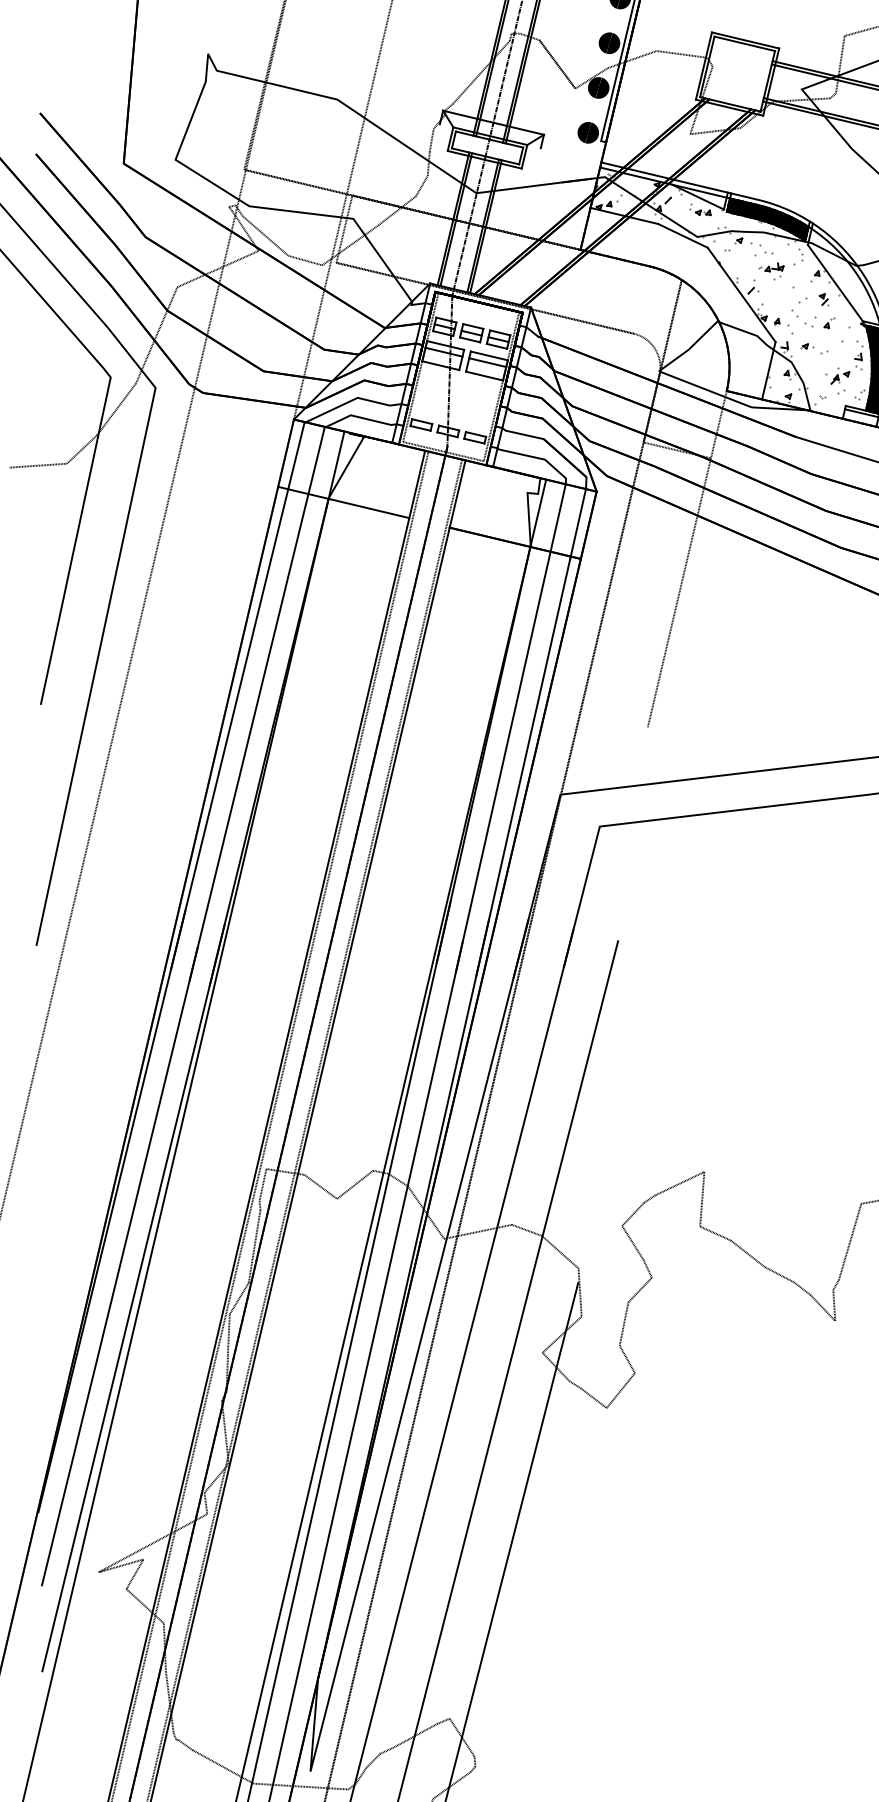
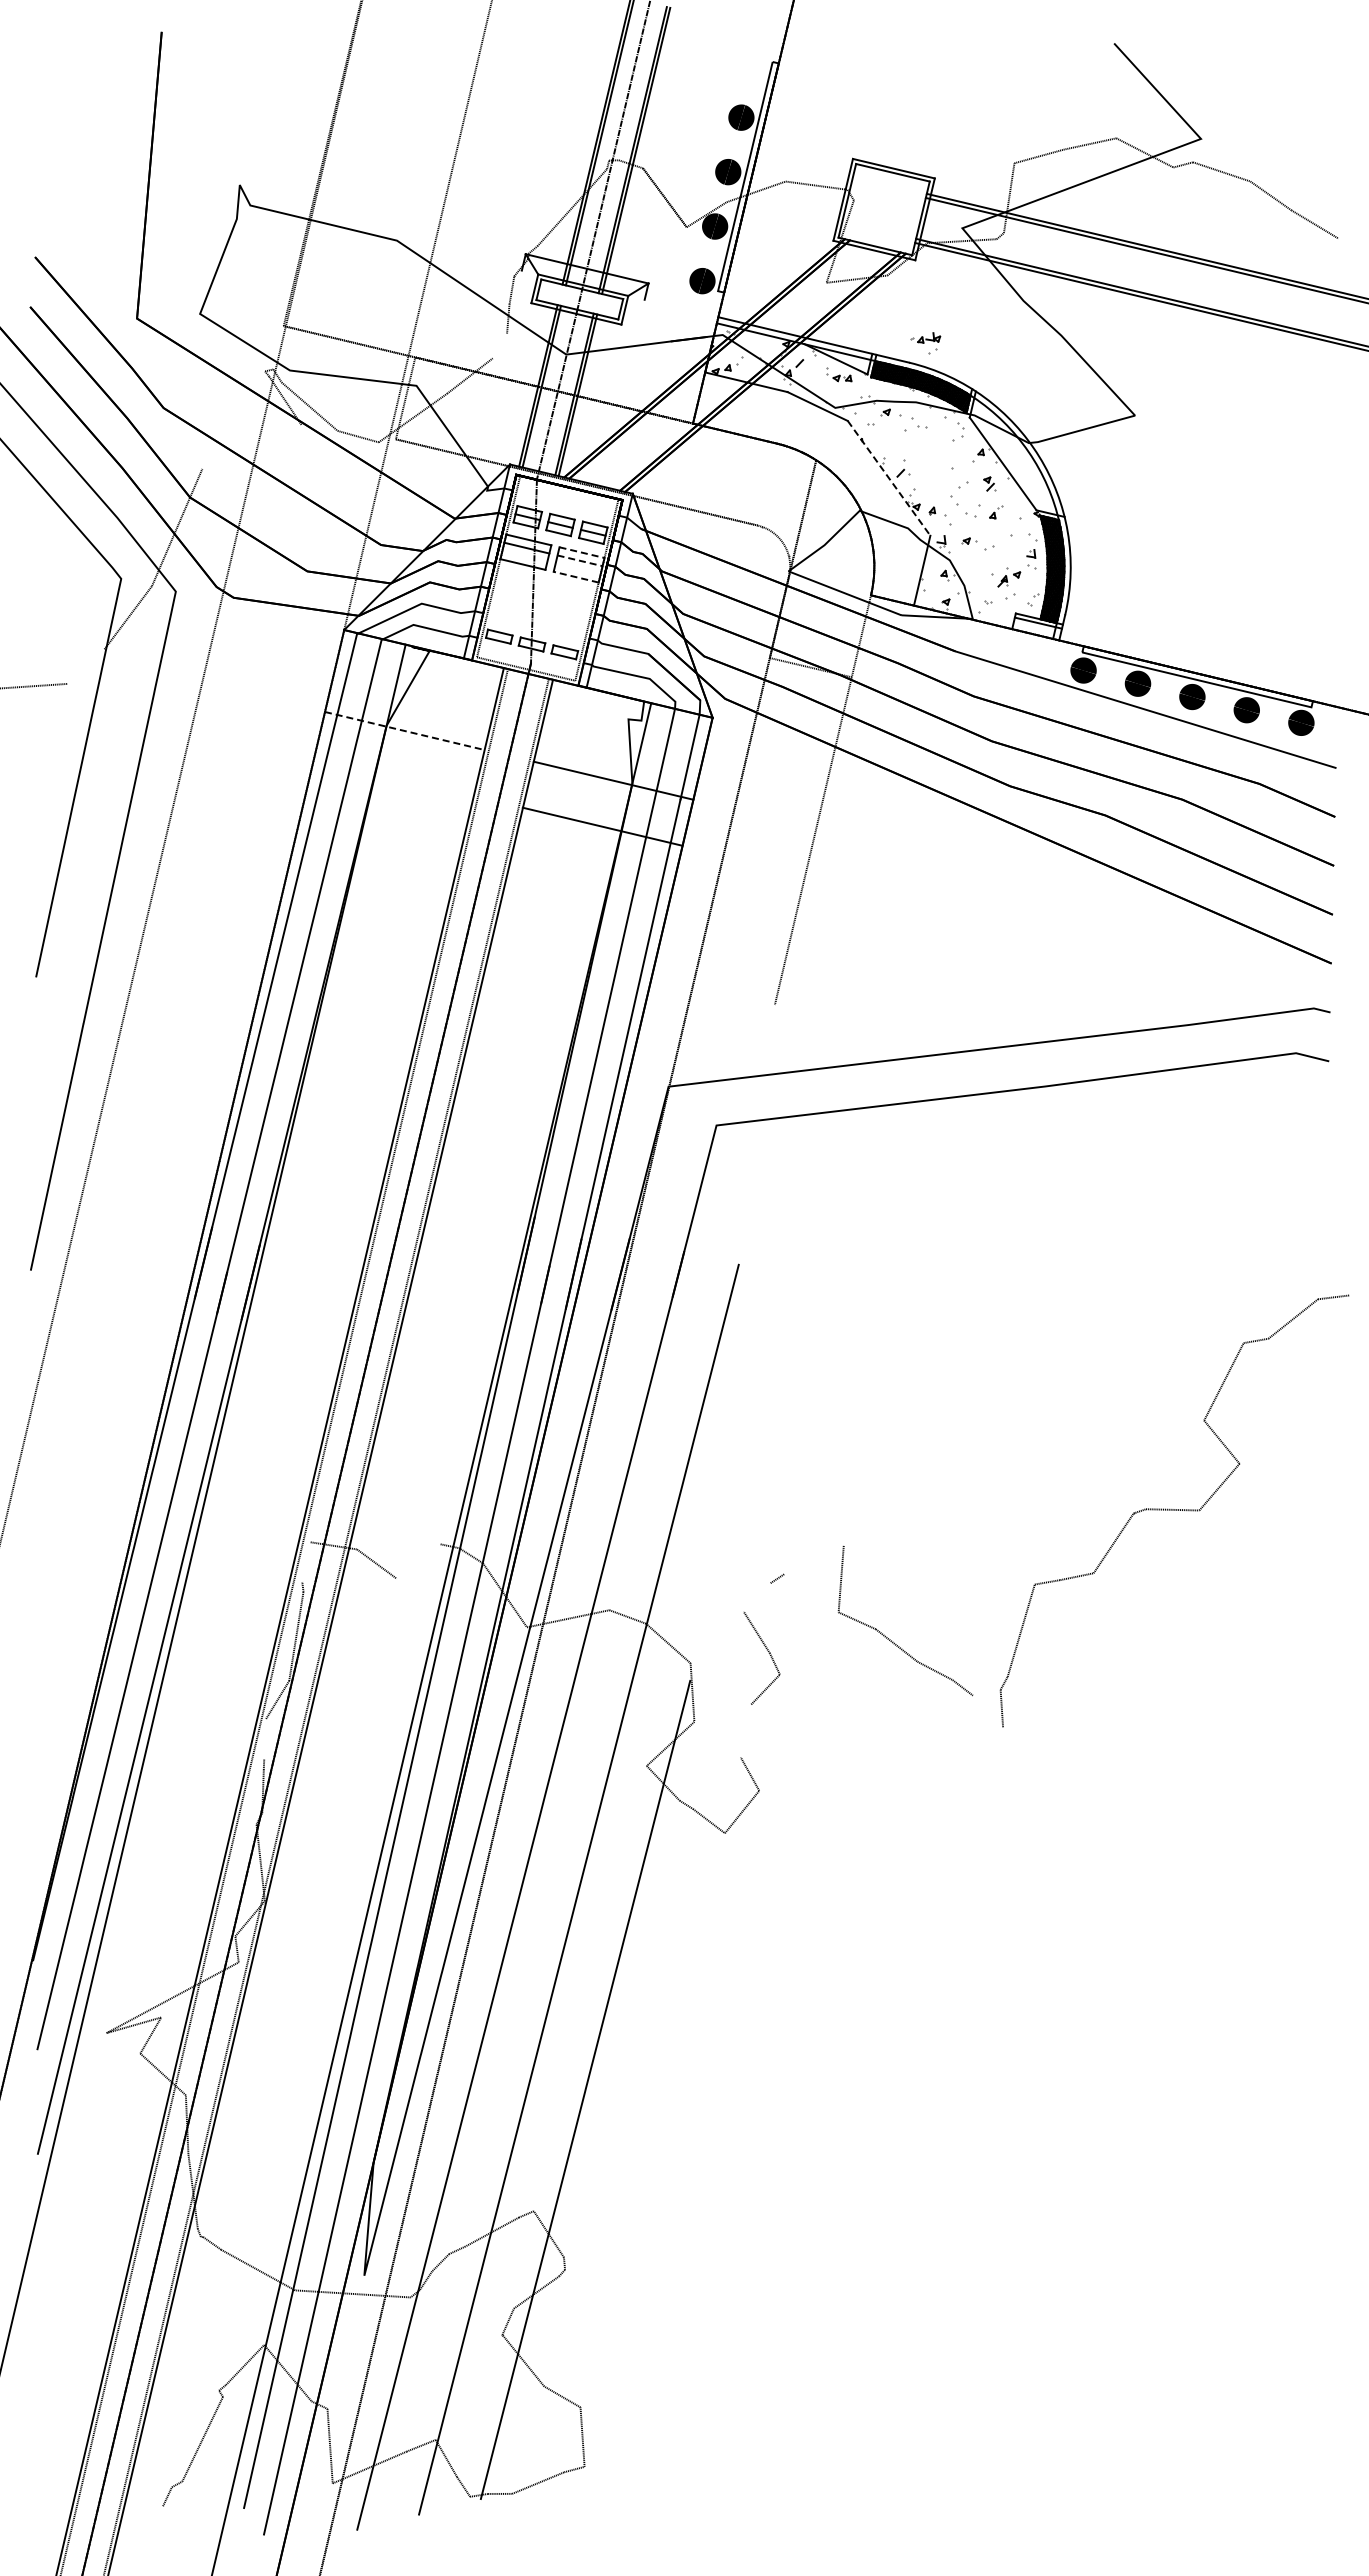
line: (421, 185) -> (499, 345), removed
line: (217, 268) -> (251, 446), removed
part: (771, 272) -> (925, 343), moved
line: (741, 295) -> (889, 478), solid -> dashed
line: (489, 355) -> (582, 552), solid -> dashed
line: (488, 362) -> (580, 560), solid -> dashed
line: (483, 376) -> (575, 577), solid -> dashed
line: (81, 449) -> (85, 666), removed
line: (344, 502) -> (405, 731), solid -> dashed
line: (515, 543) -> (602, 826), moved
line: (679, 1183) -> (813, 1559), removed
line: (354, 1184) -> (418, 1561), removed
line: (262, 1185) -> (306, 1562), removed
line: (632, 1214) -> (756, 1597), removed
line: (822, 1308) -> (987, 1711), removed
line: (623, 1323) -> (745, 1730), removed
line: (229, 1330) -> (265, 1738), removed

